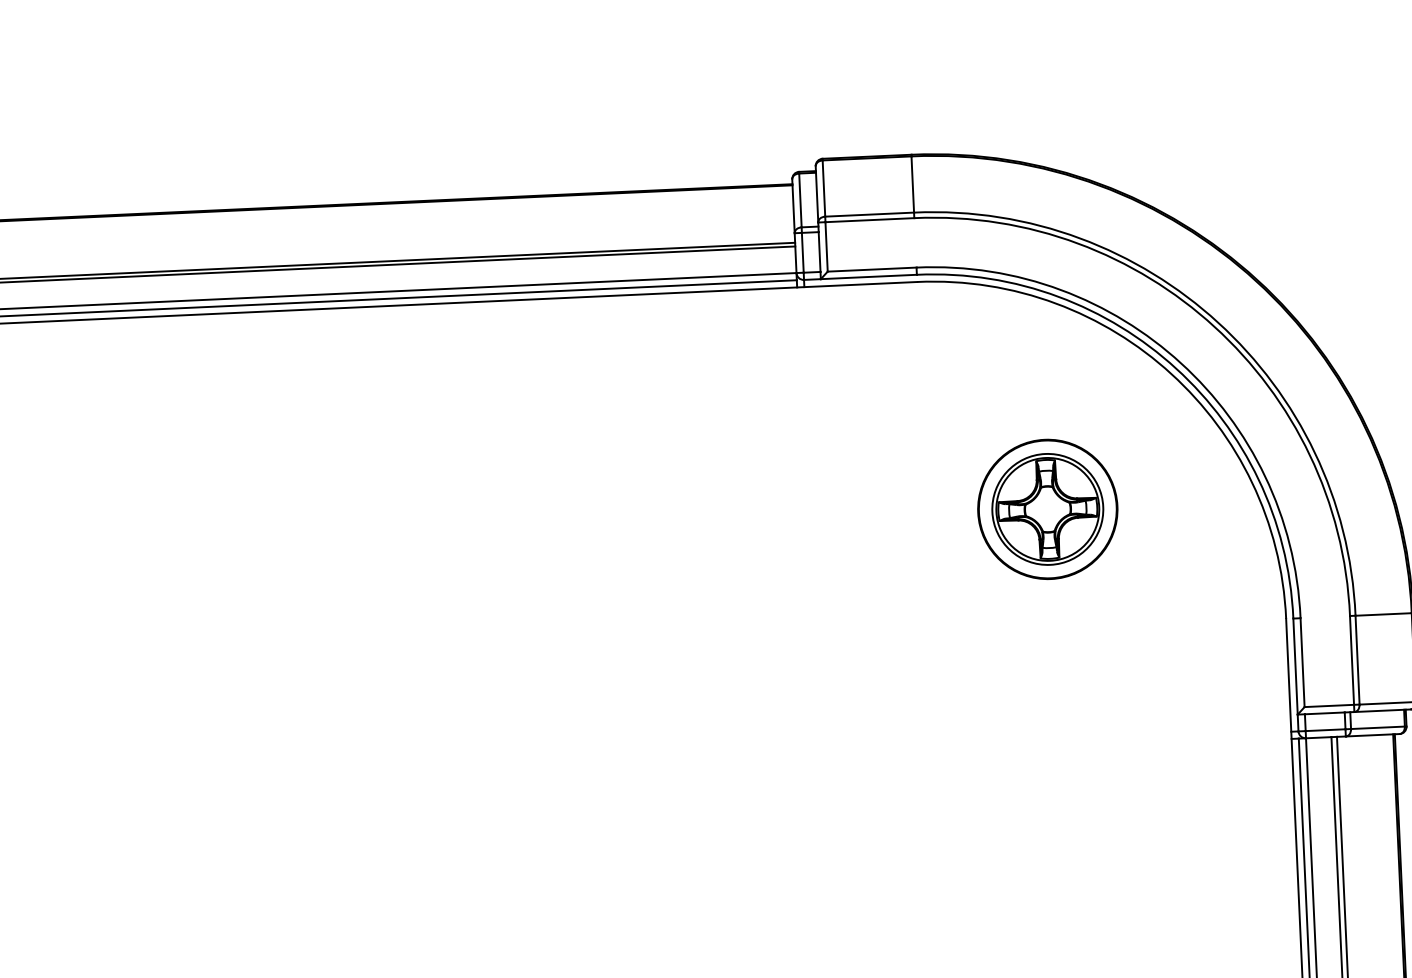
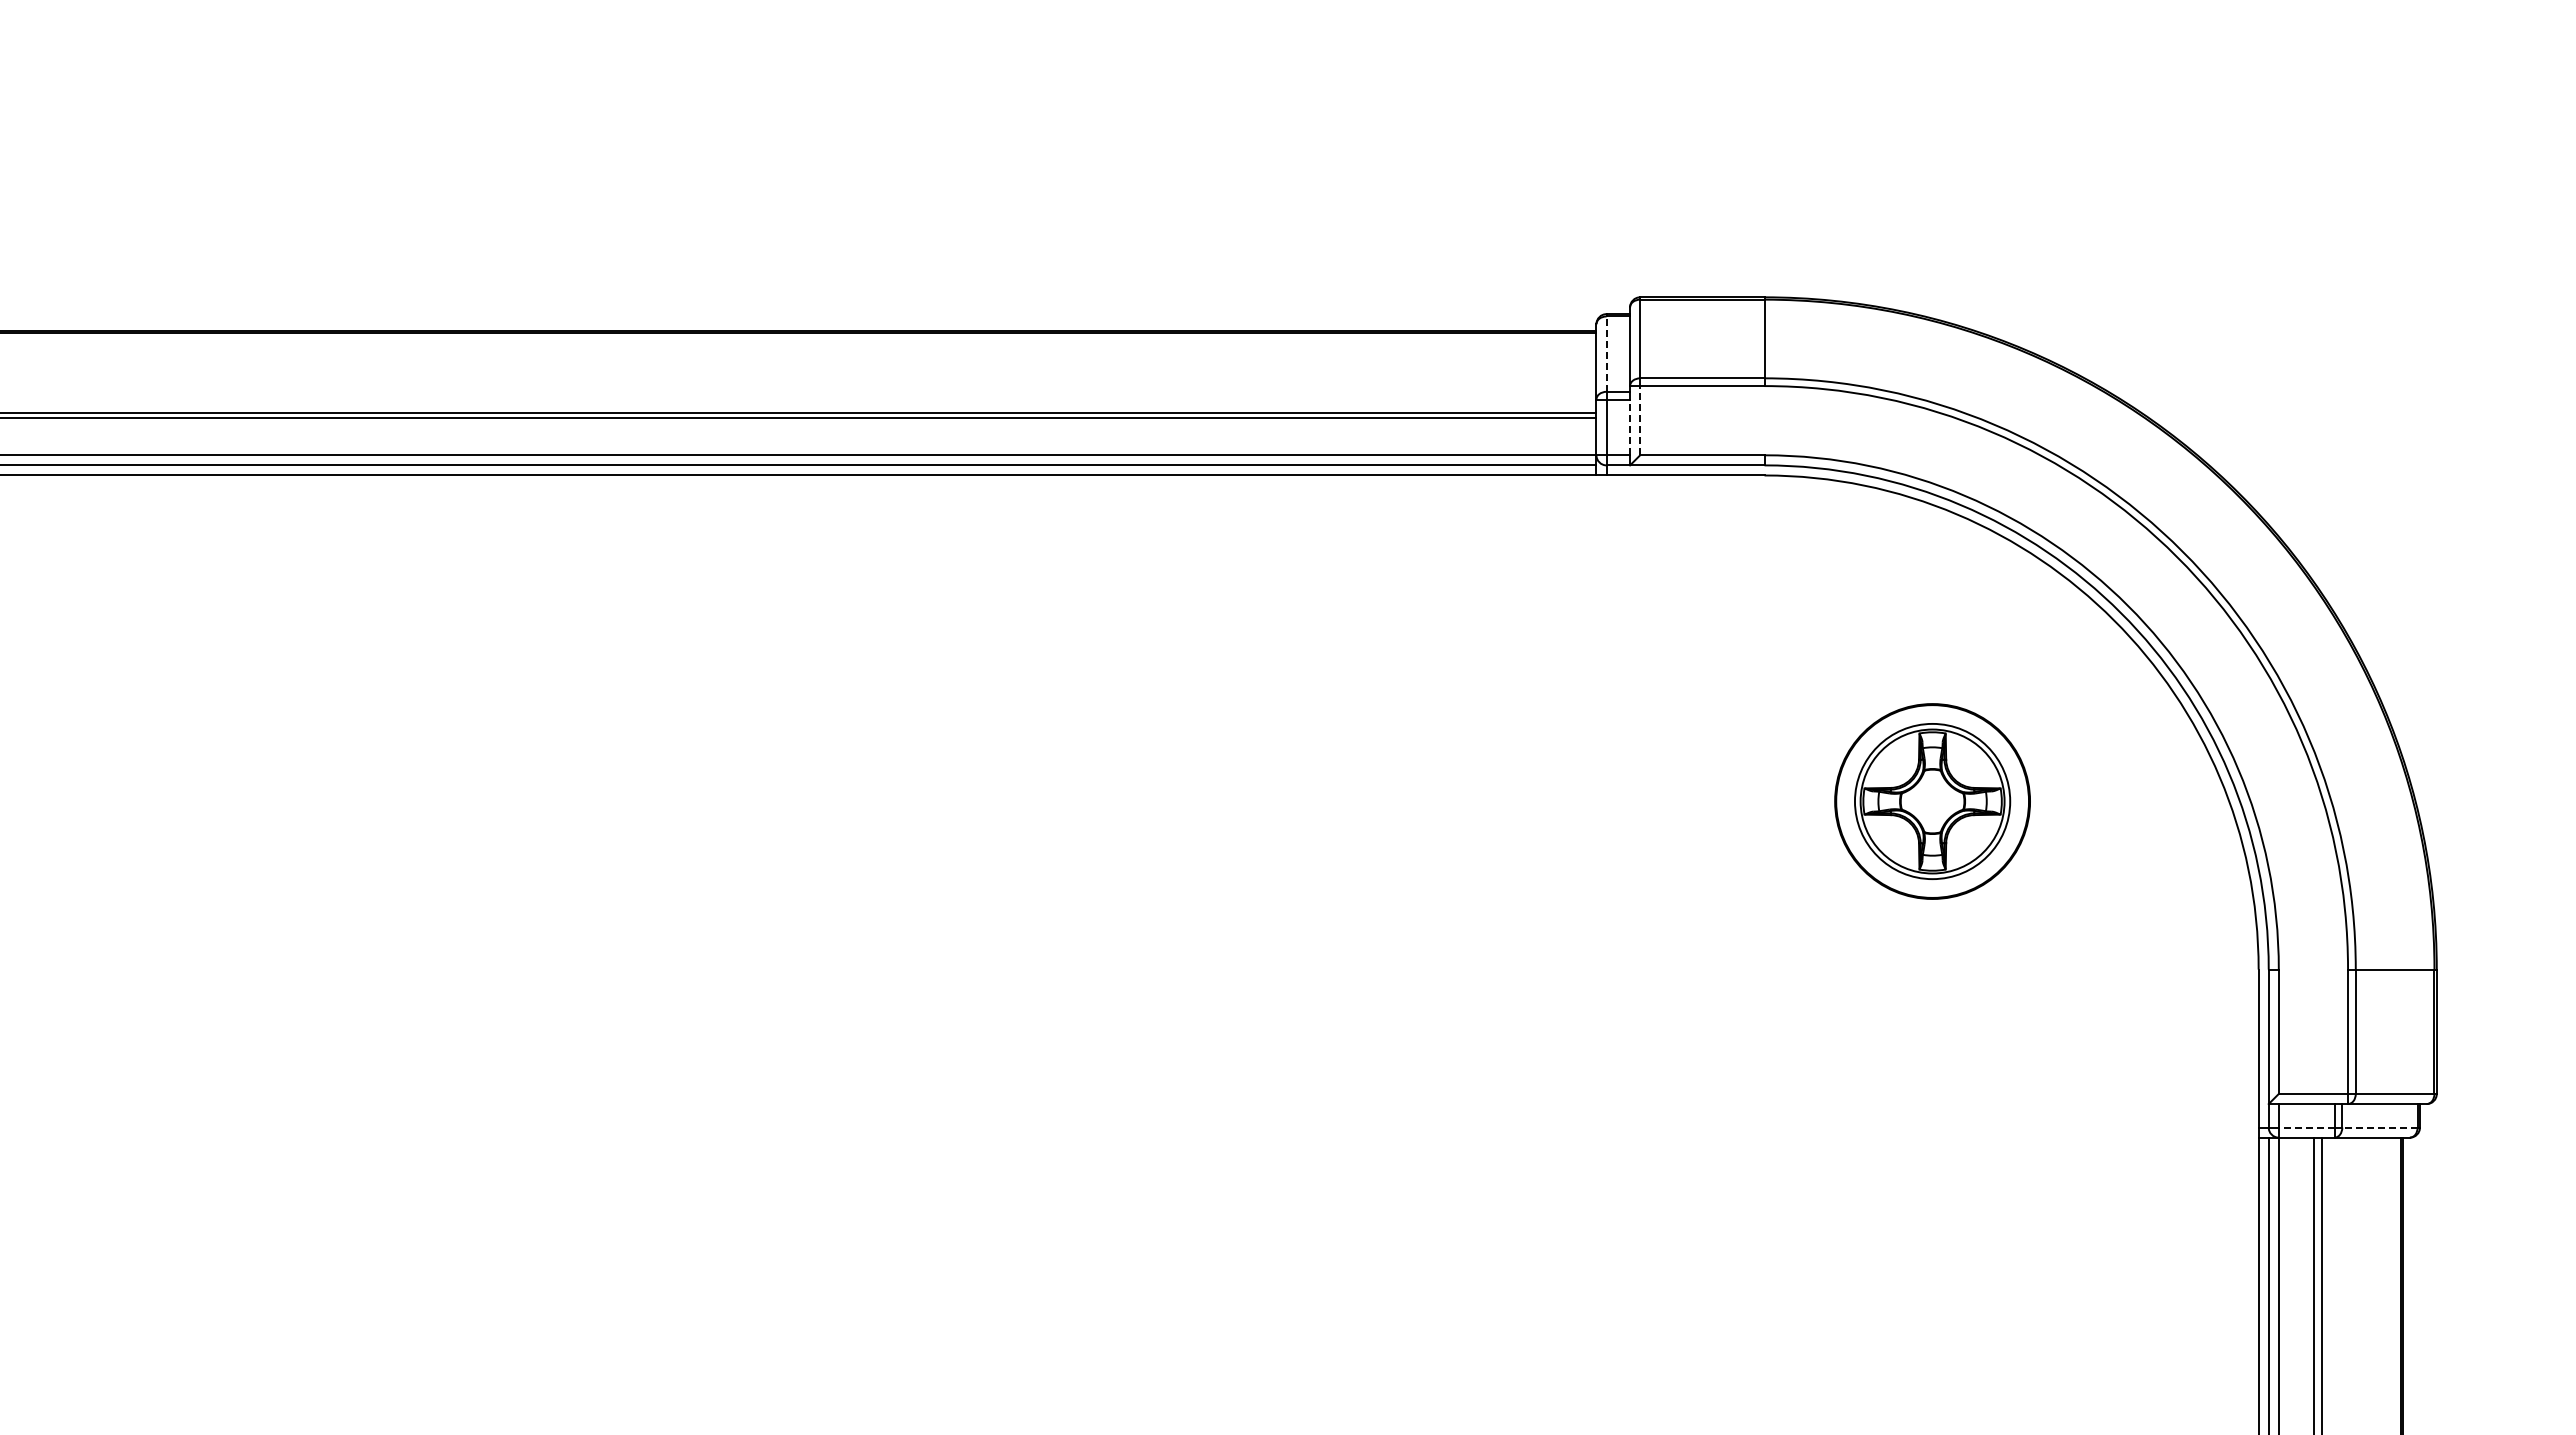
line: (800, 200) -> (1606, 354), solid -> dashed
line: (826, 246) -> (1640, 420), solid -> dashed
line: (819, 252) -> (1630, 427), solid -> dashed
line: (1377, 727) -> (2379, 1127), solid -> dashed
line: (1325, 730) -> (2306, 1127), solid -> dashed

